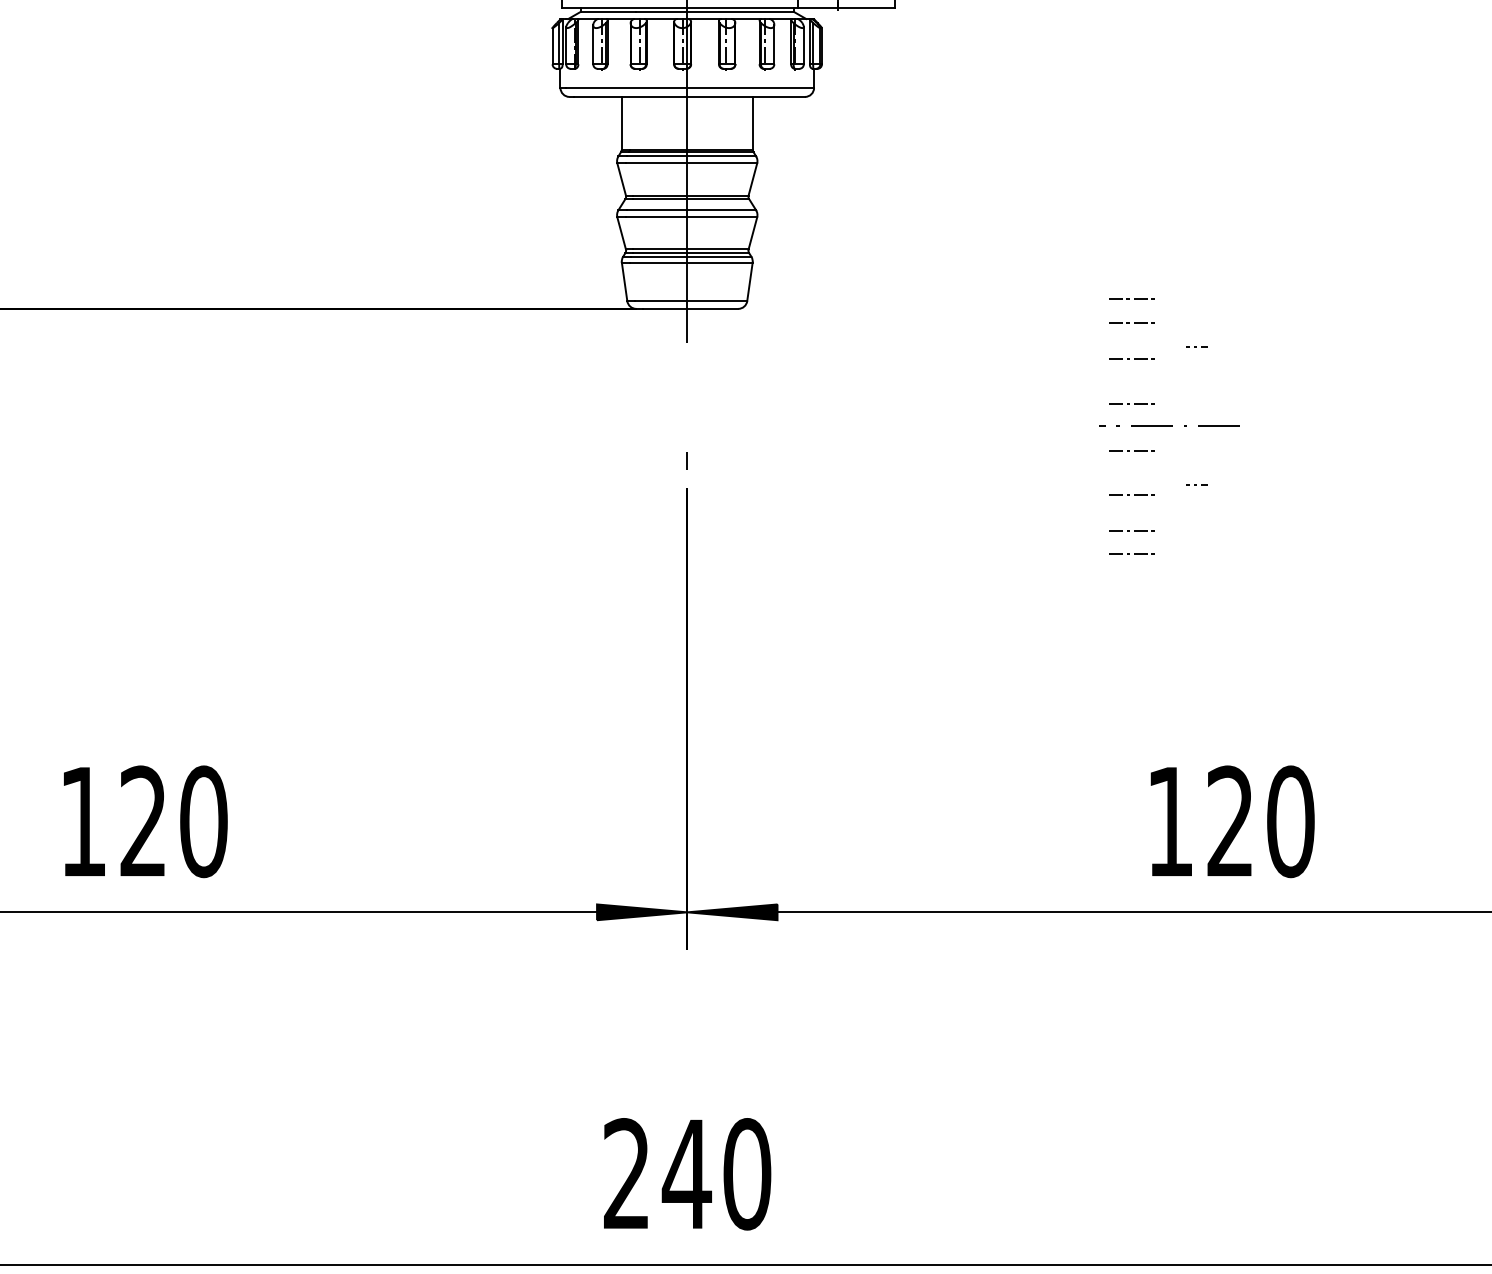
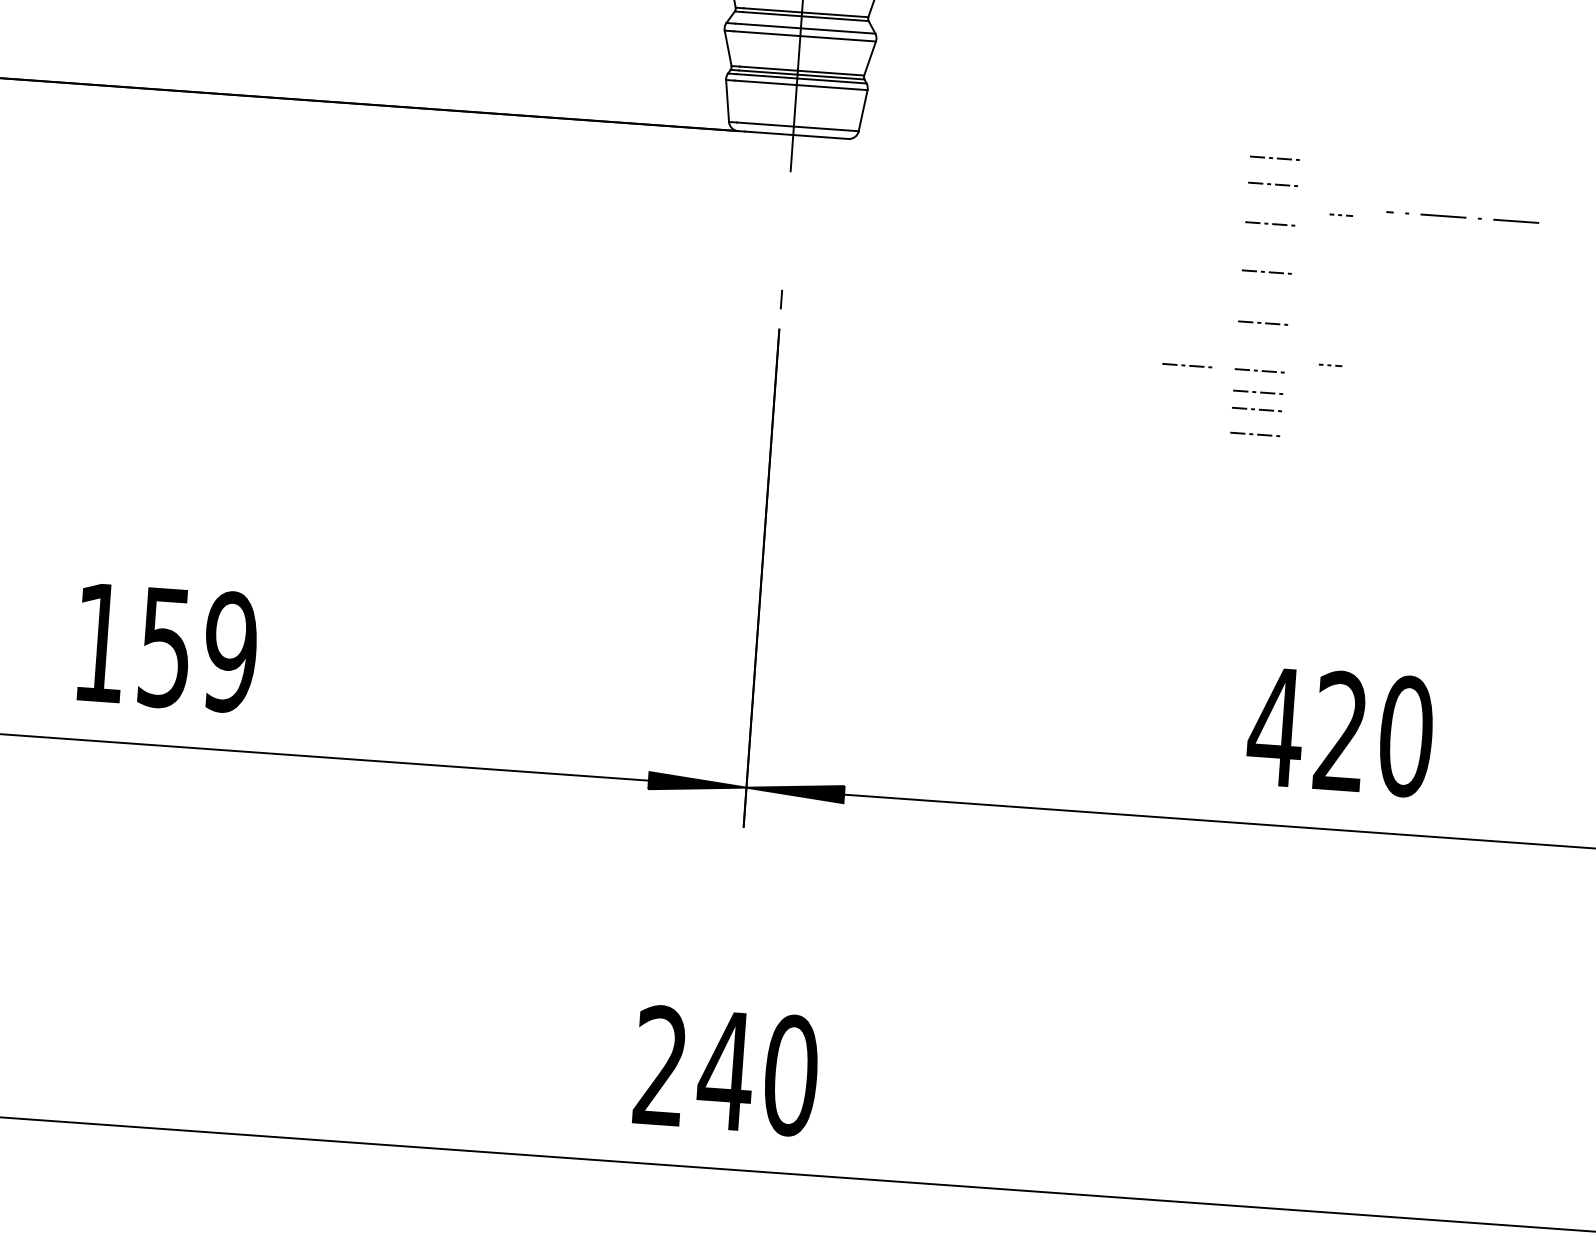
line: (1169, 425) -> (1462, 217), moved
line: (1062, 494) -> (1184, 364), added
line: (1129, 514) -> (1255, 391), added
text: (173, 821) -> (197, 649), 120 -> 159
text: (1170, 821) -> (1276, 726), 120 -> 420

